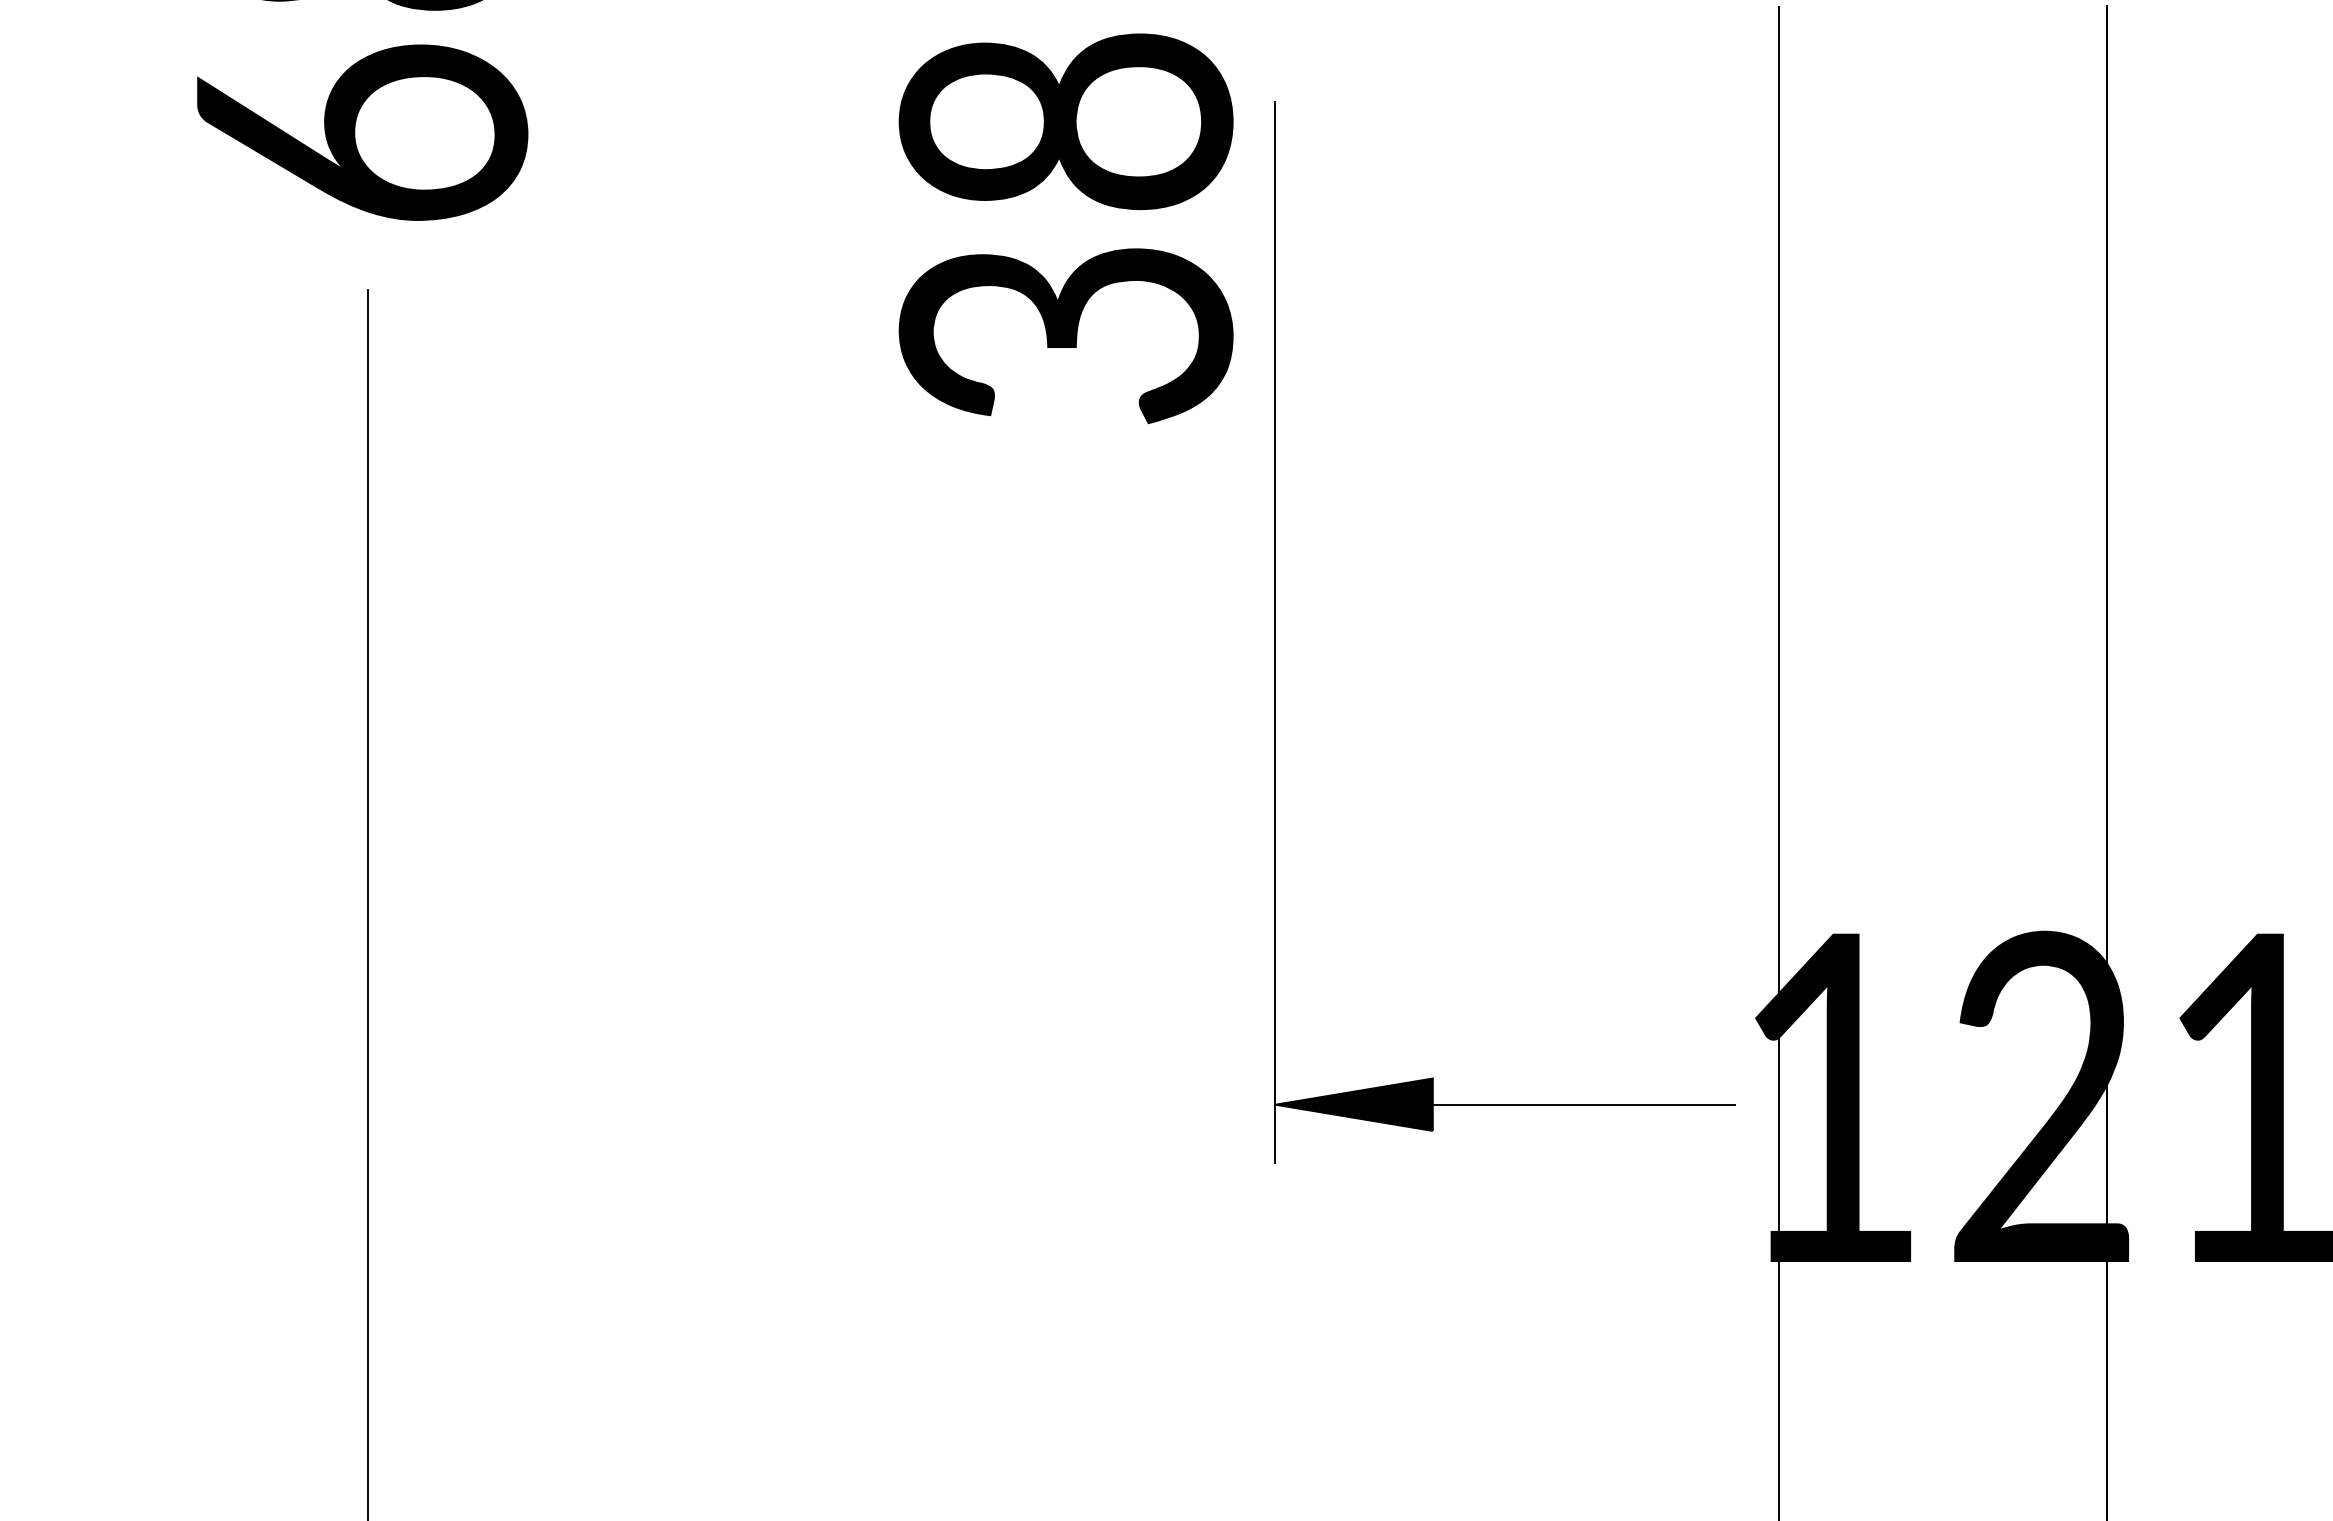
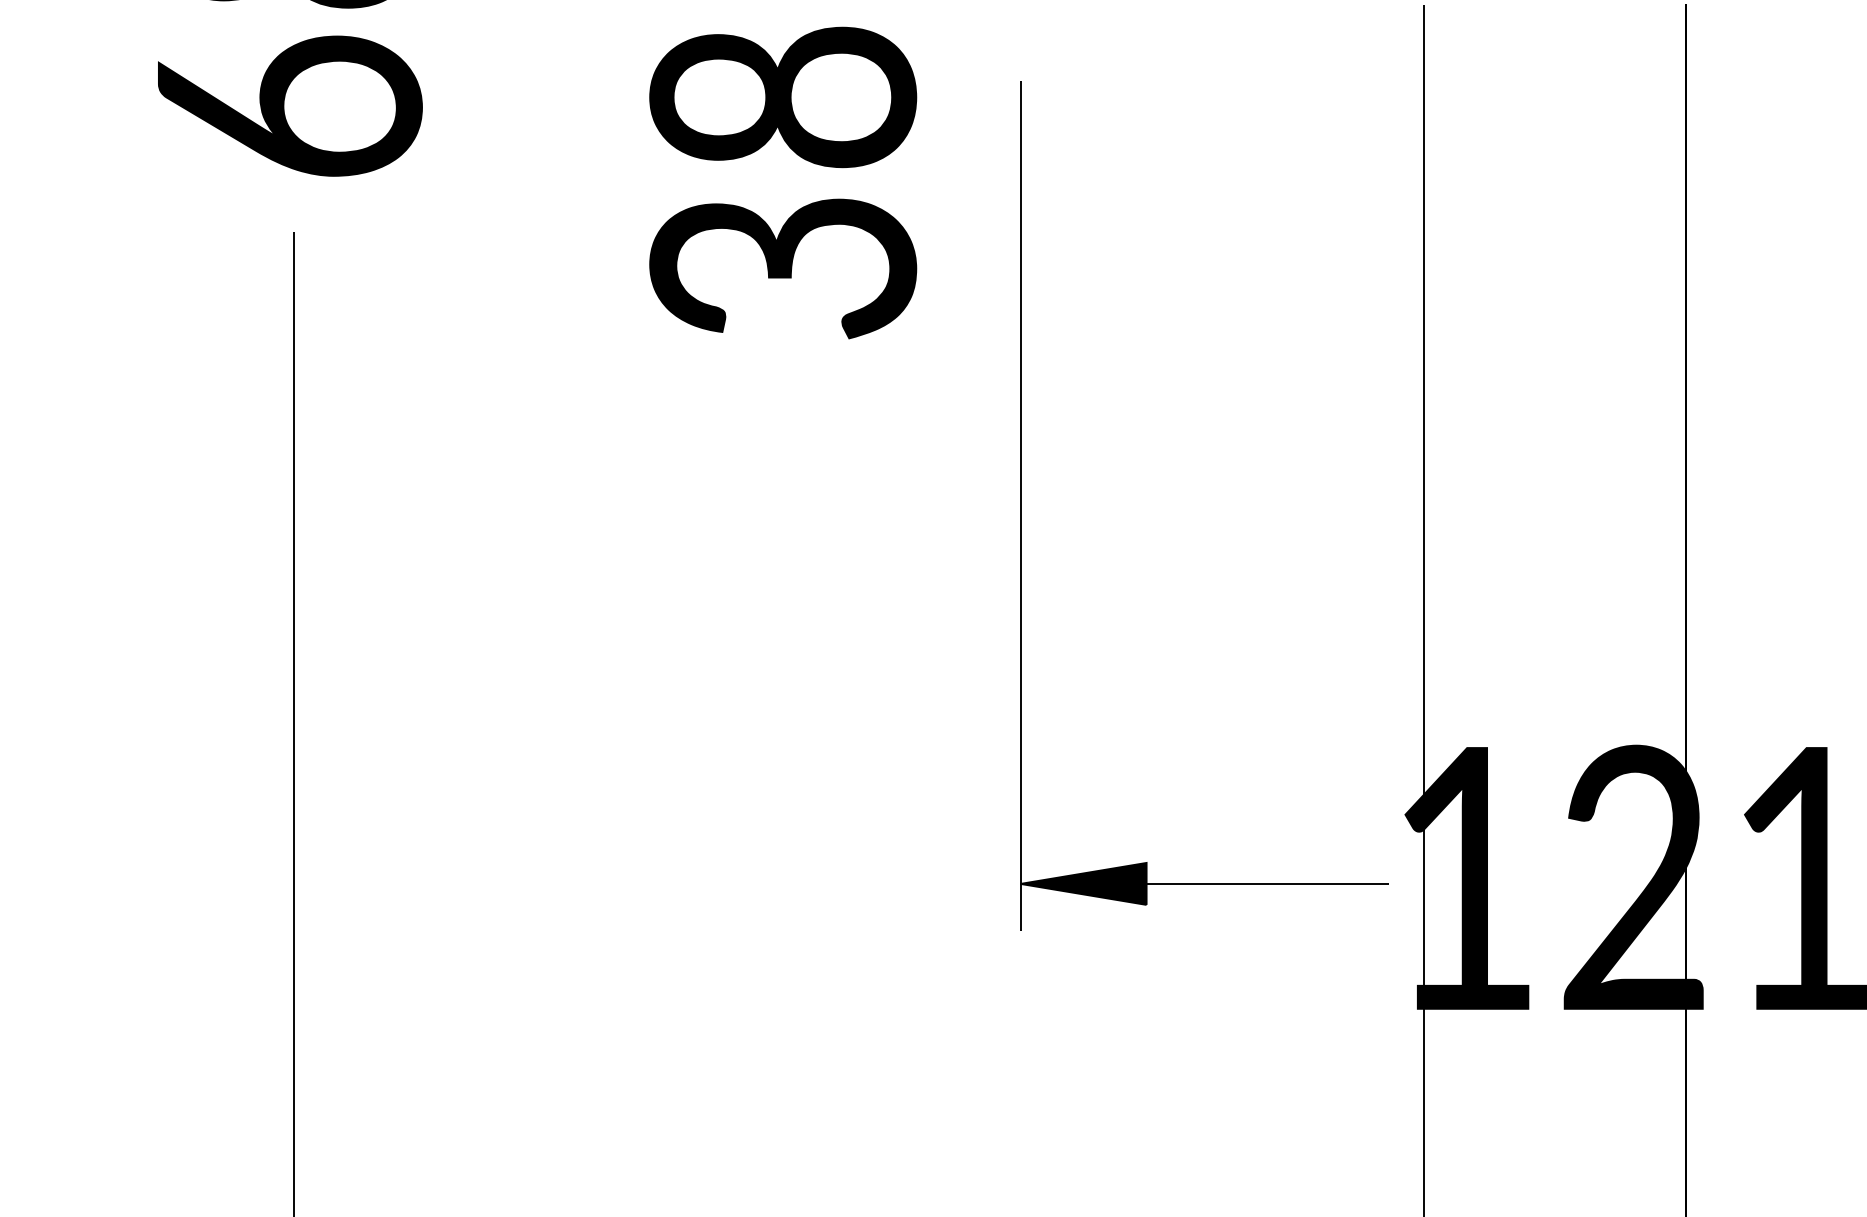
text: (1066, 228) -> (783, 182), moved

